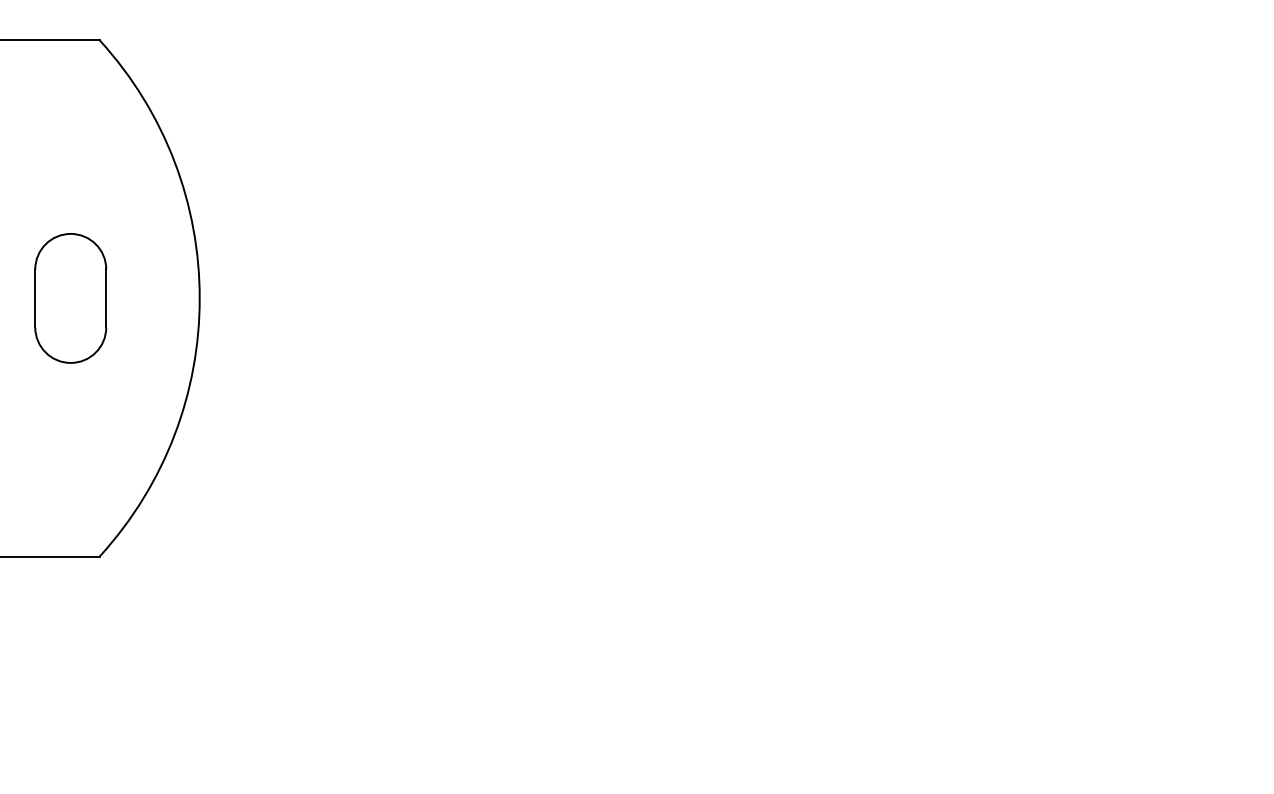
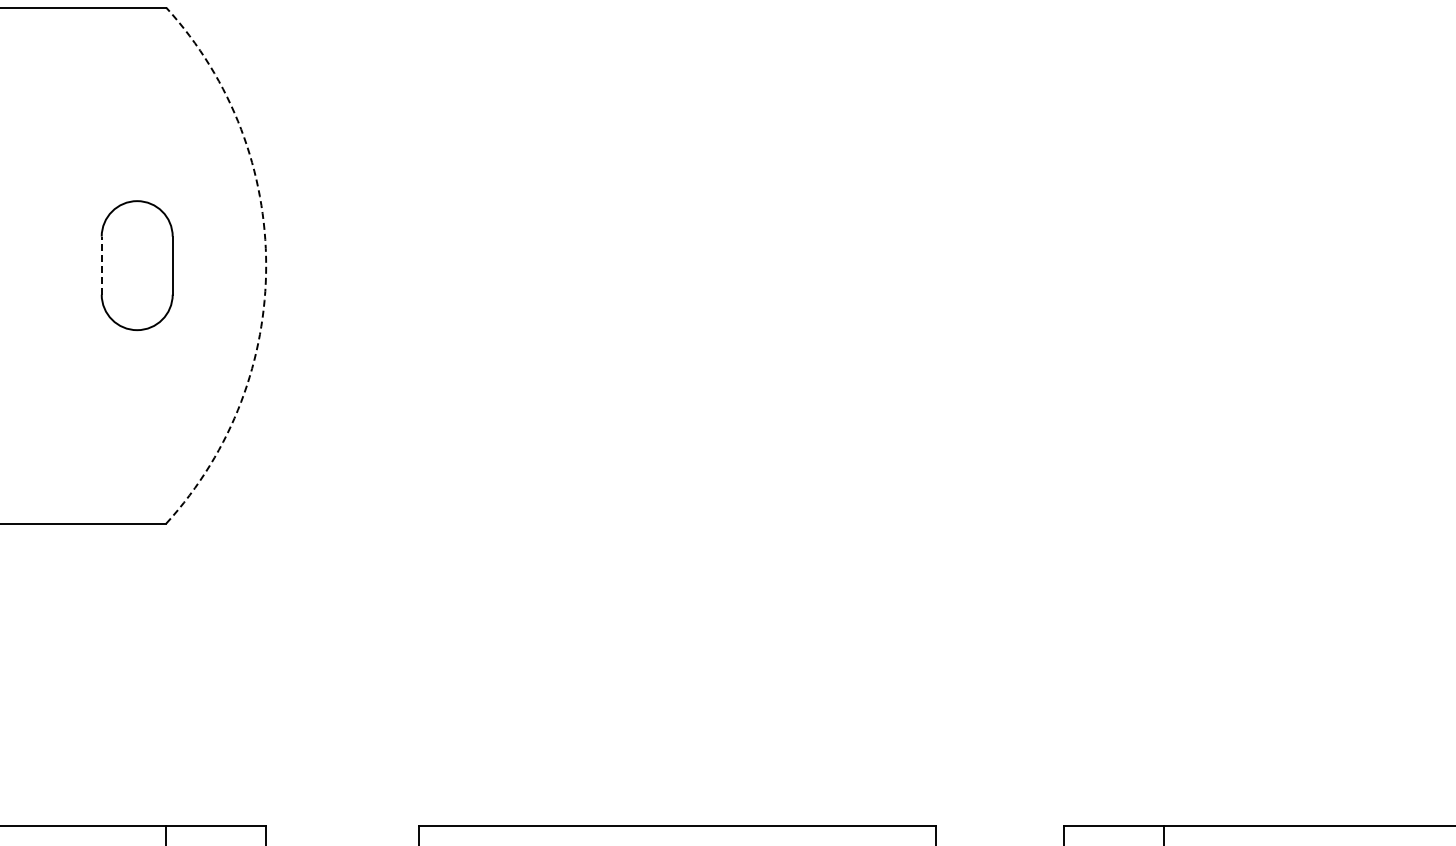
line: (35, 298) -> (101, 265), solid -> dashed
arc: (200, 298) -> (266, 265), solid -> dashed

